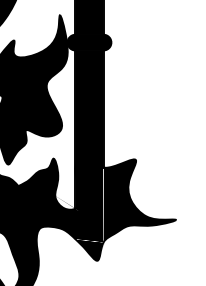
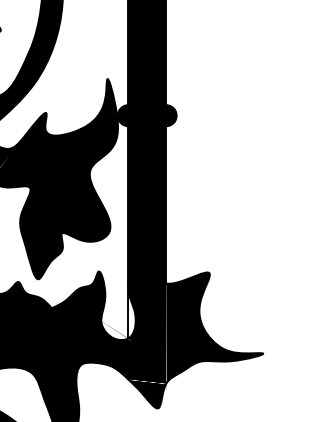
fill: (77, 190) -> (131, 314), removed

